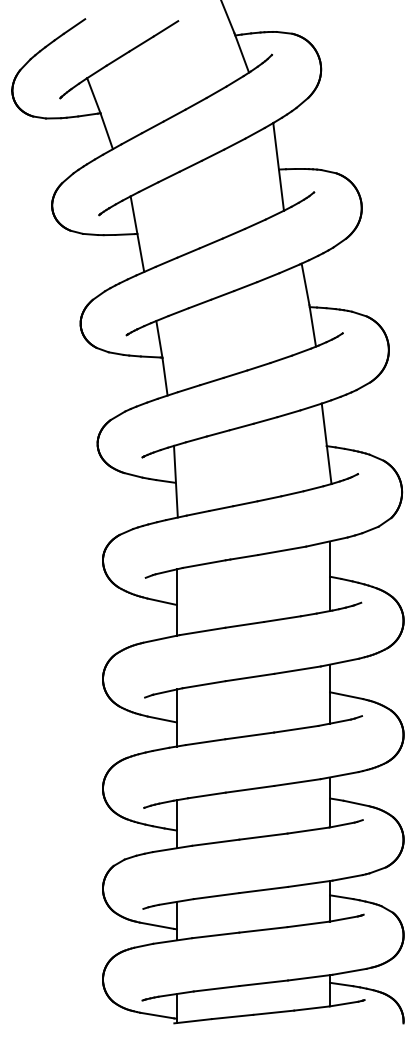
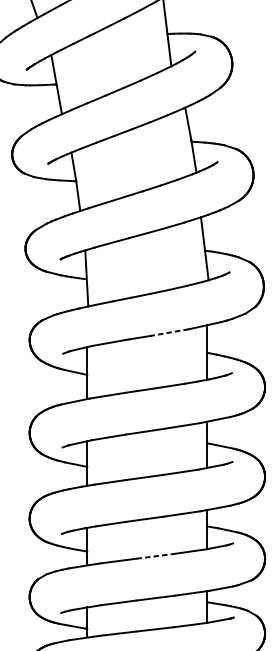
line: (281, 550) -> (169, 332), solid -> dashed
line: (263, 836) -> (155, 556), solid -> dashed

